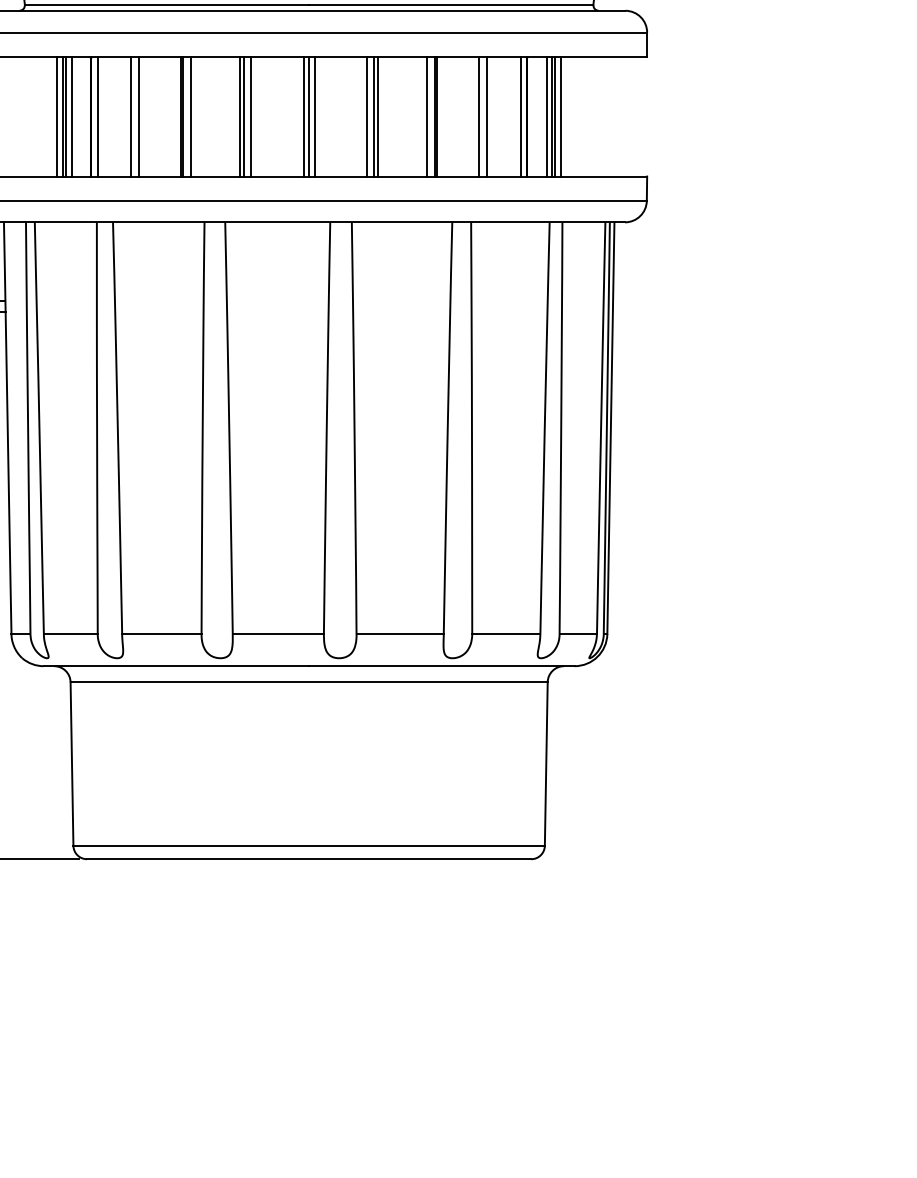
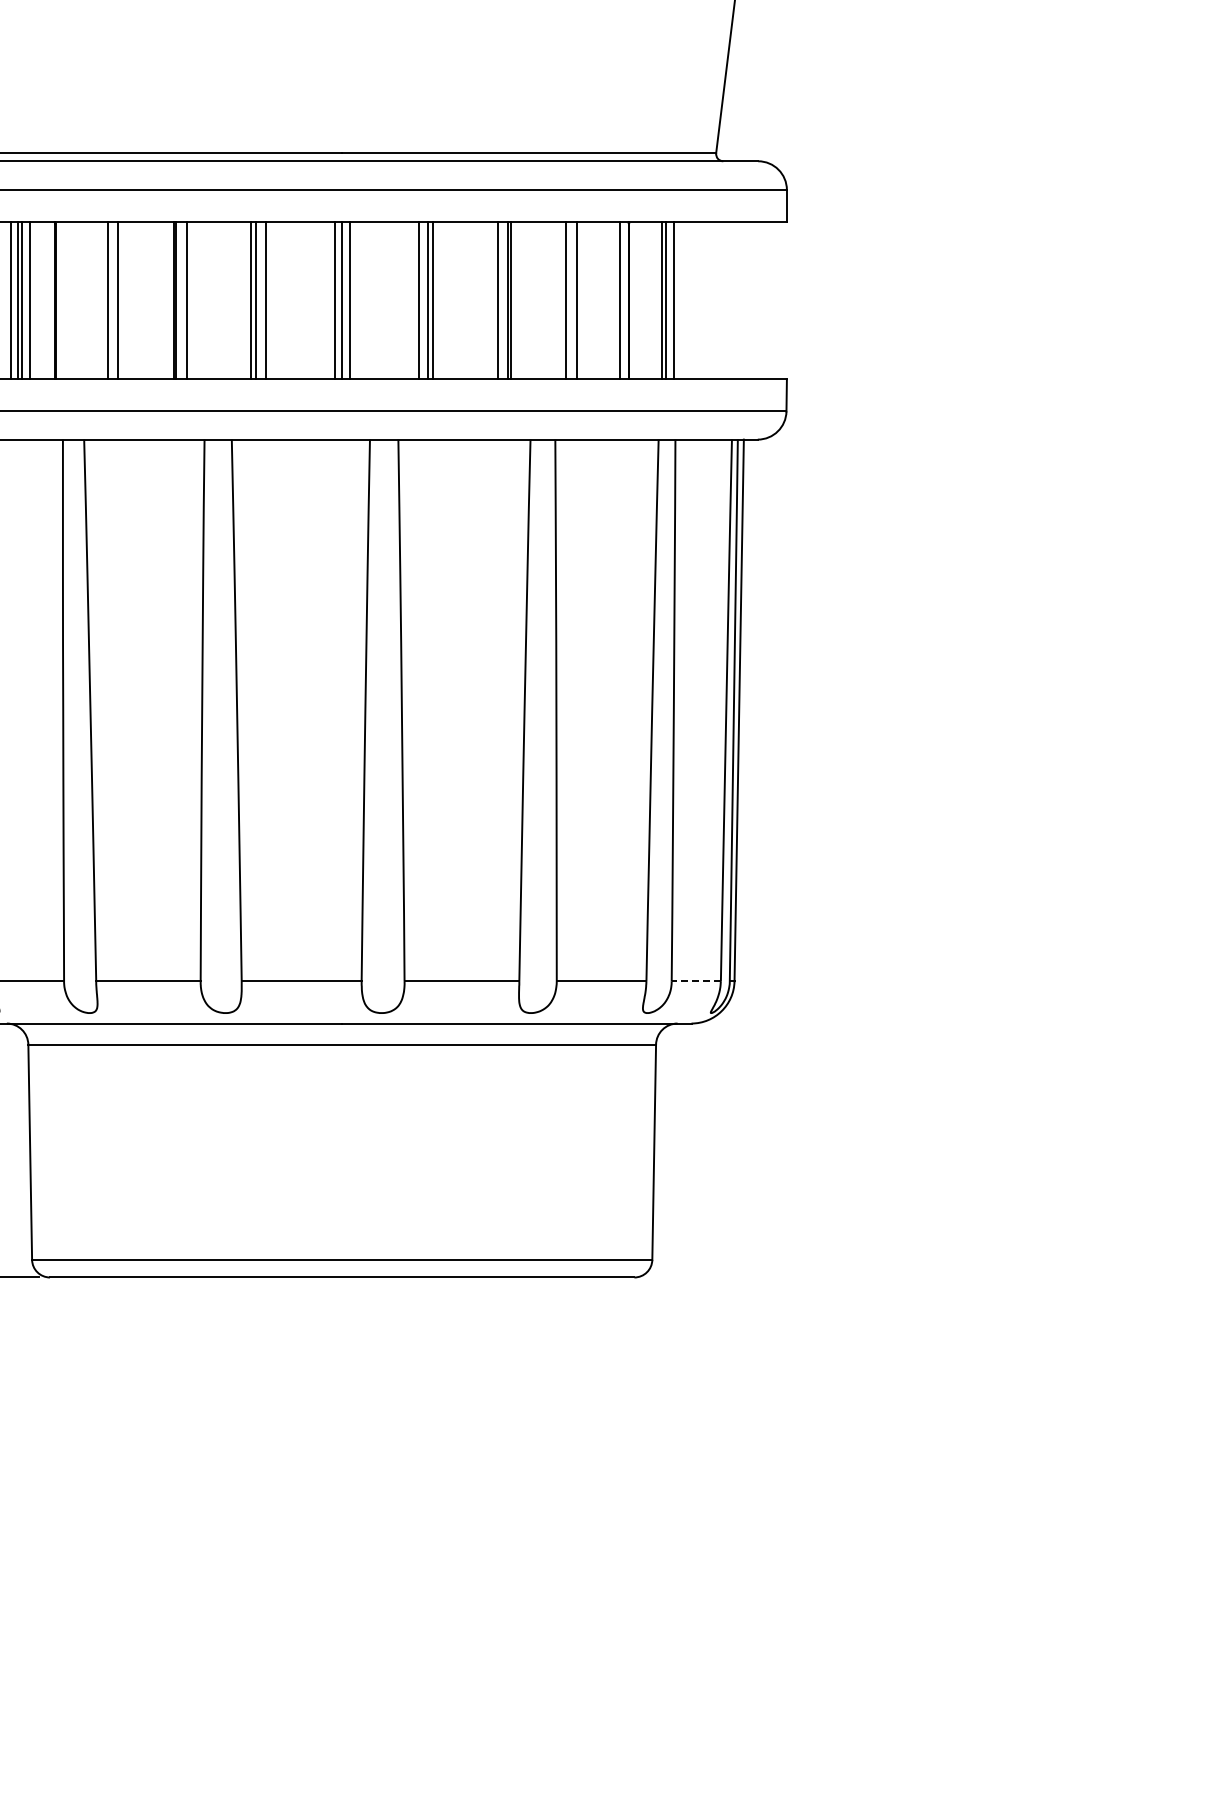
line: (98, 116) -> (64, 300), removed
line: (546, 116) -> (654, 300), removed
line: (578, 634) -> (696, 981), solid -> dashed

